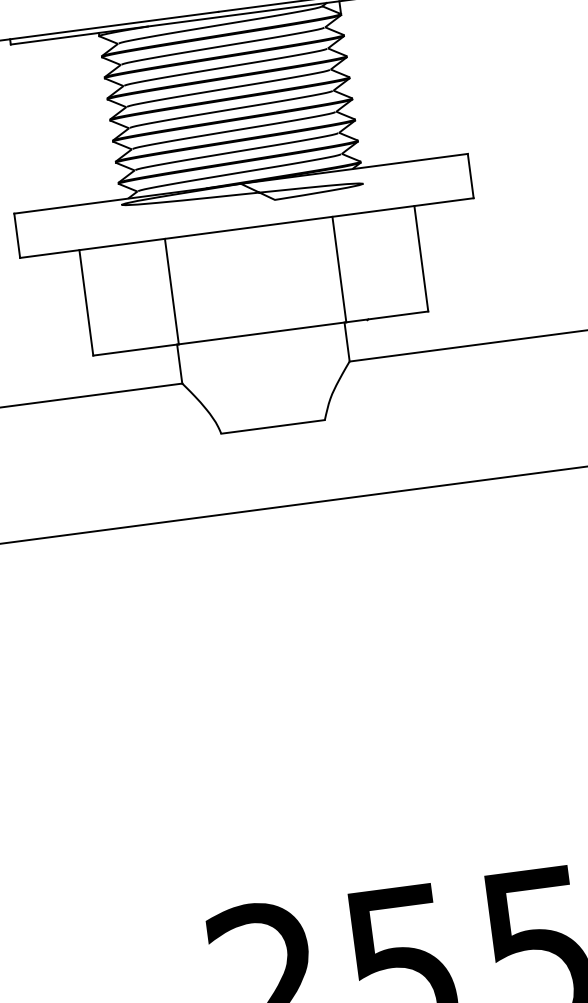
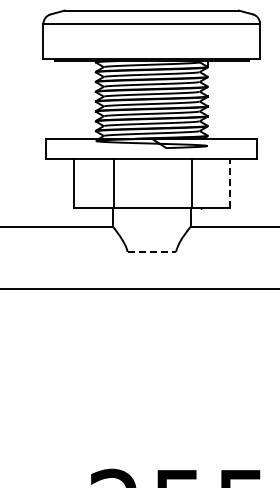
line: (420, 258) -> (229, 183), solid -> dashed
line: (274, 425) -> (152, 251), solid -> dashed

